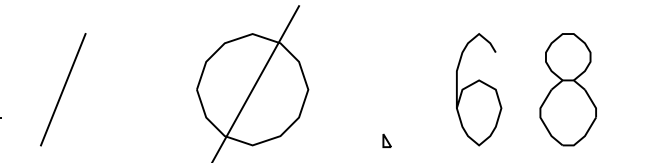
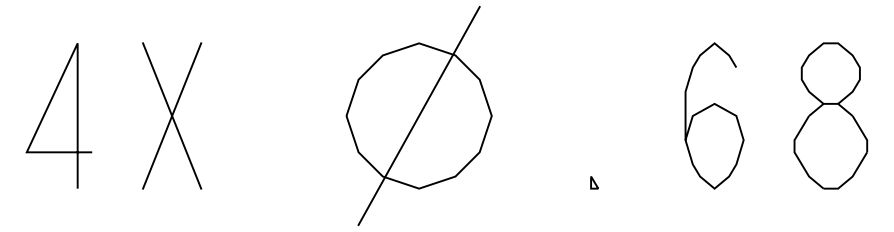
line: (63, 89) -> (172, 115), added
part: (387, 140) -> (594, 182), size x0.71

